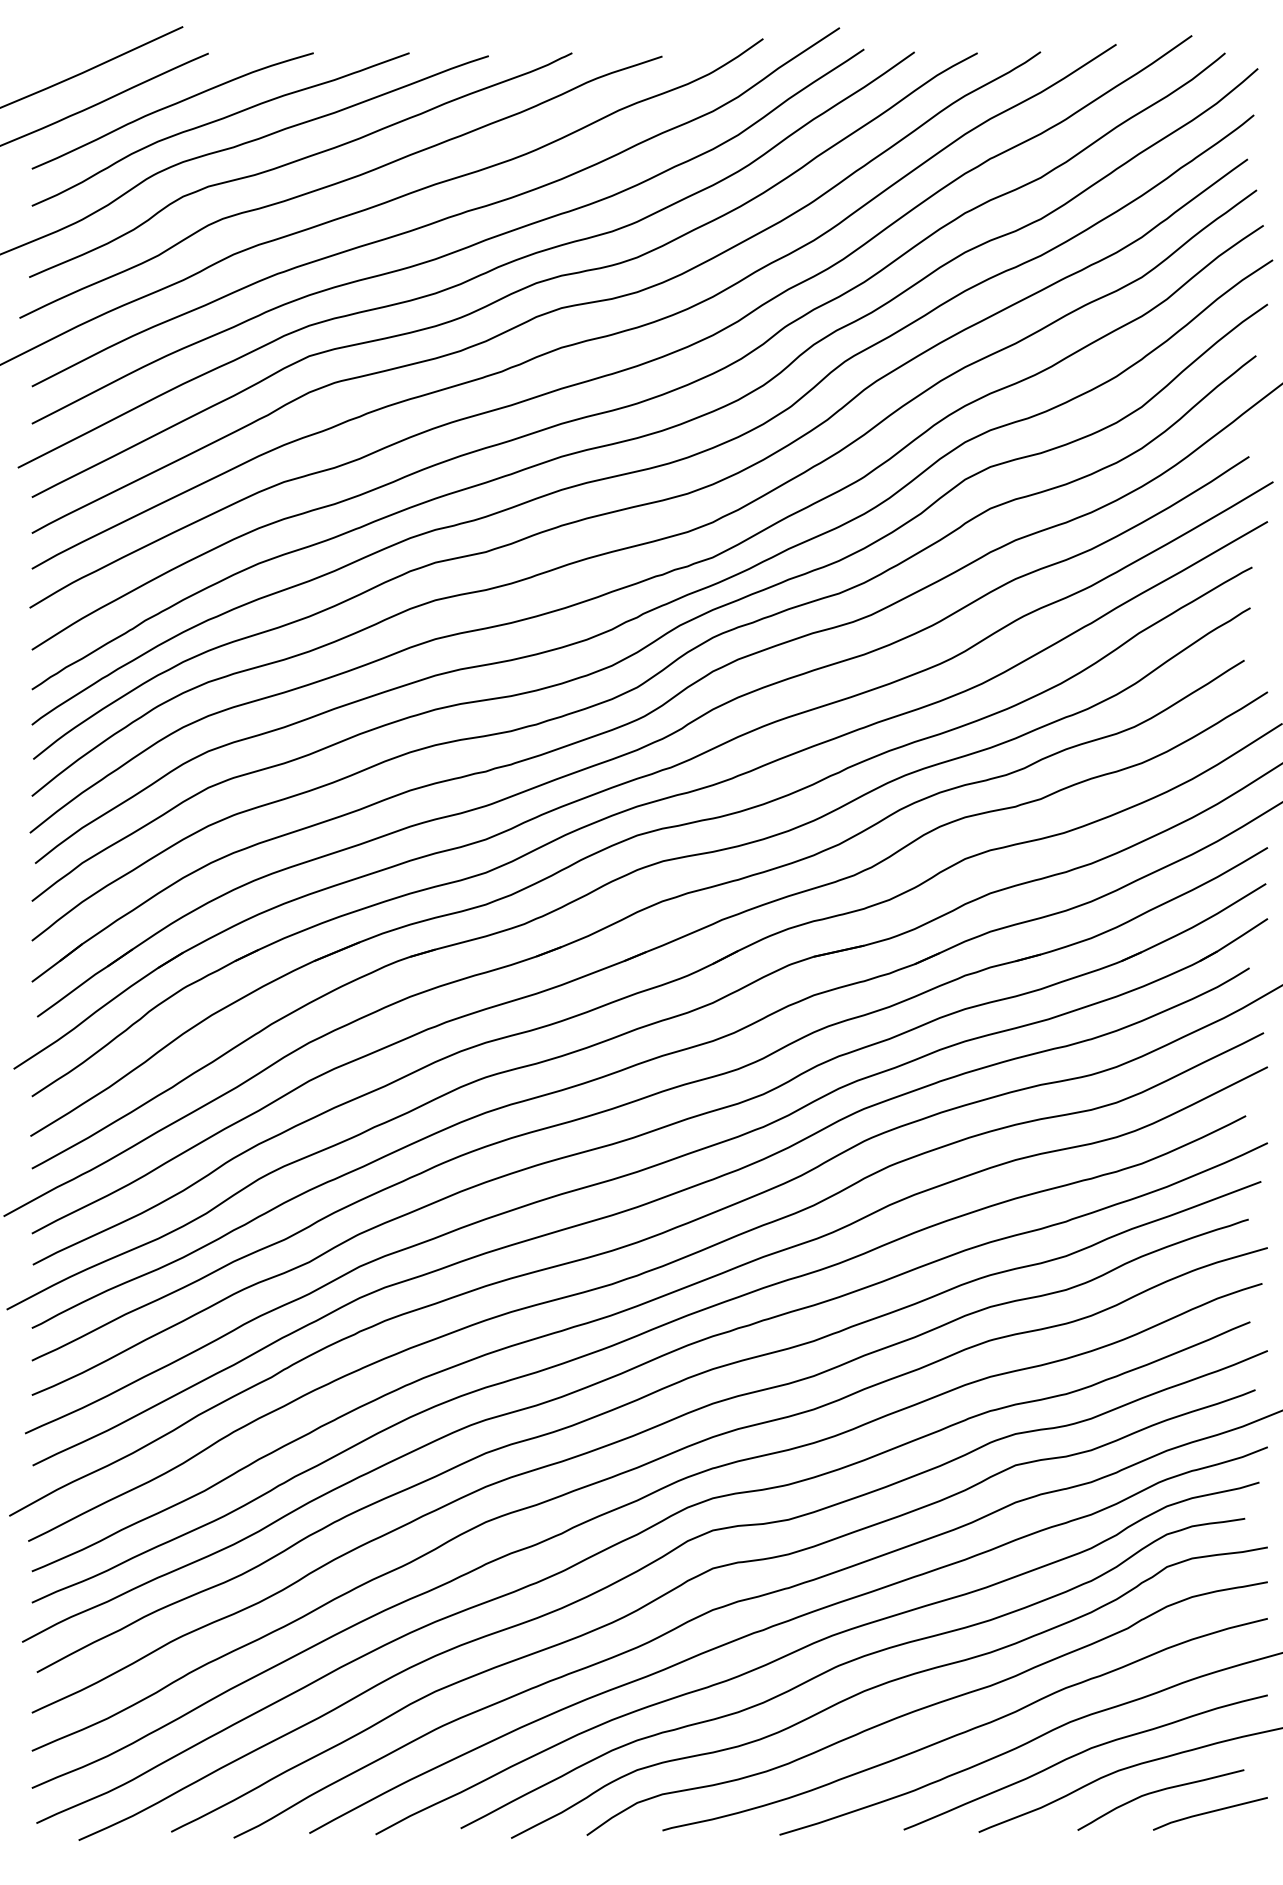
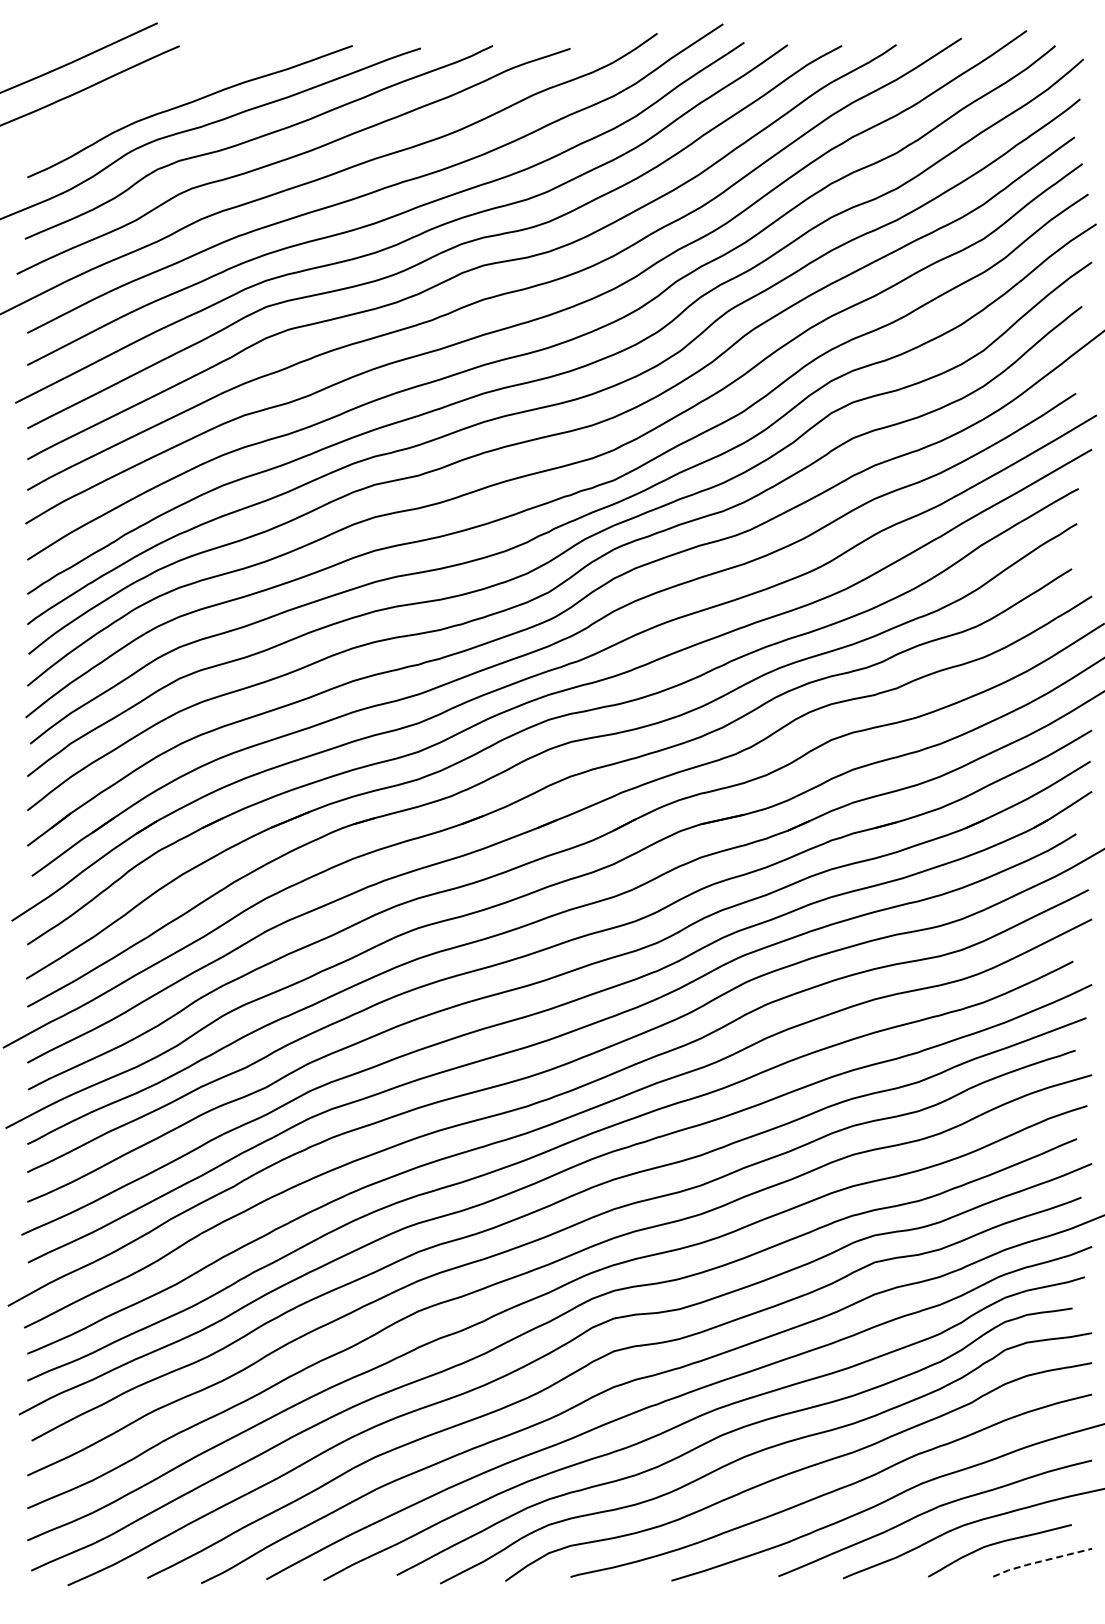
curve: (170, 107) -> (146, 92), removed
line: (1209, 1812) -> (1041, 1561), solid -> dashed

